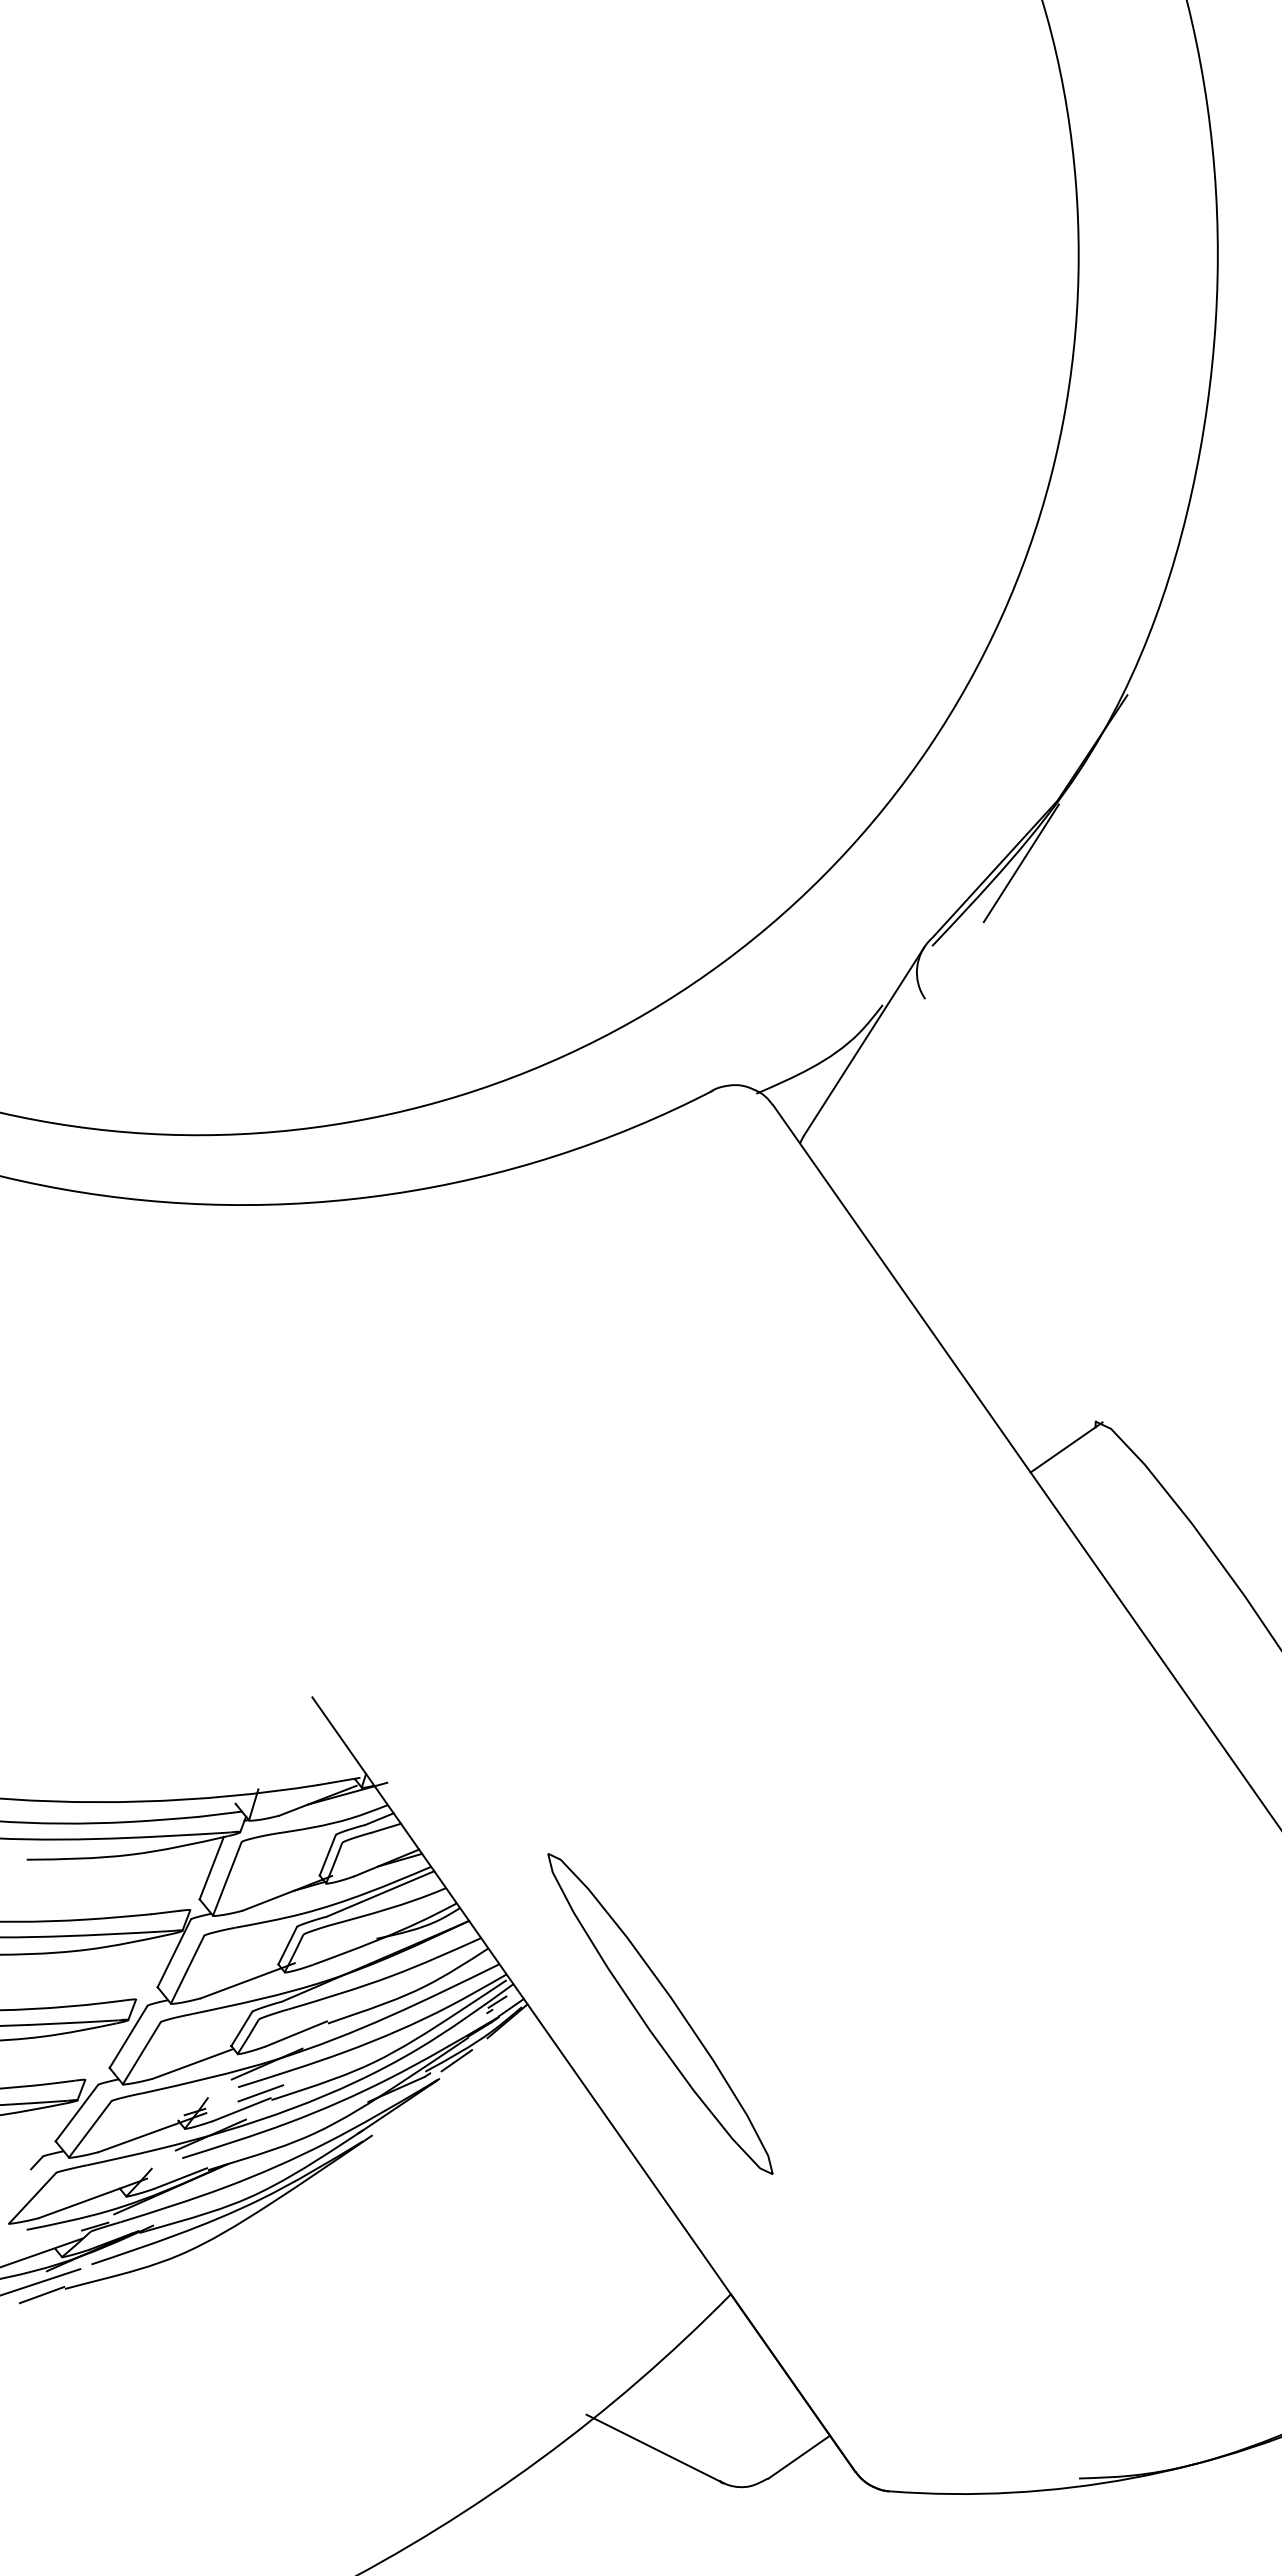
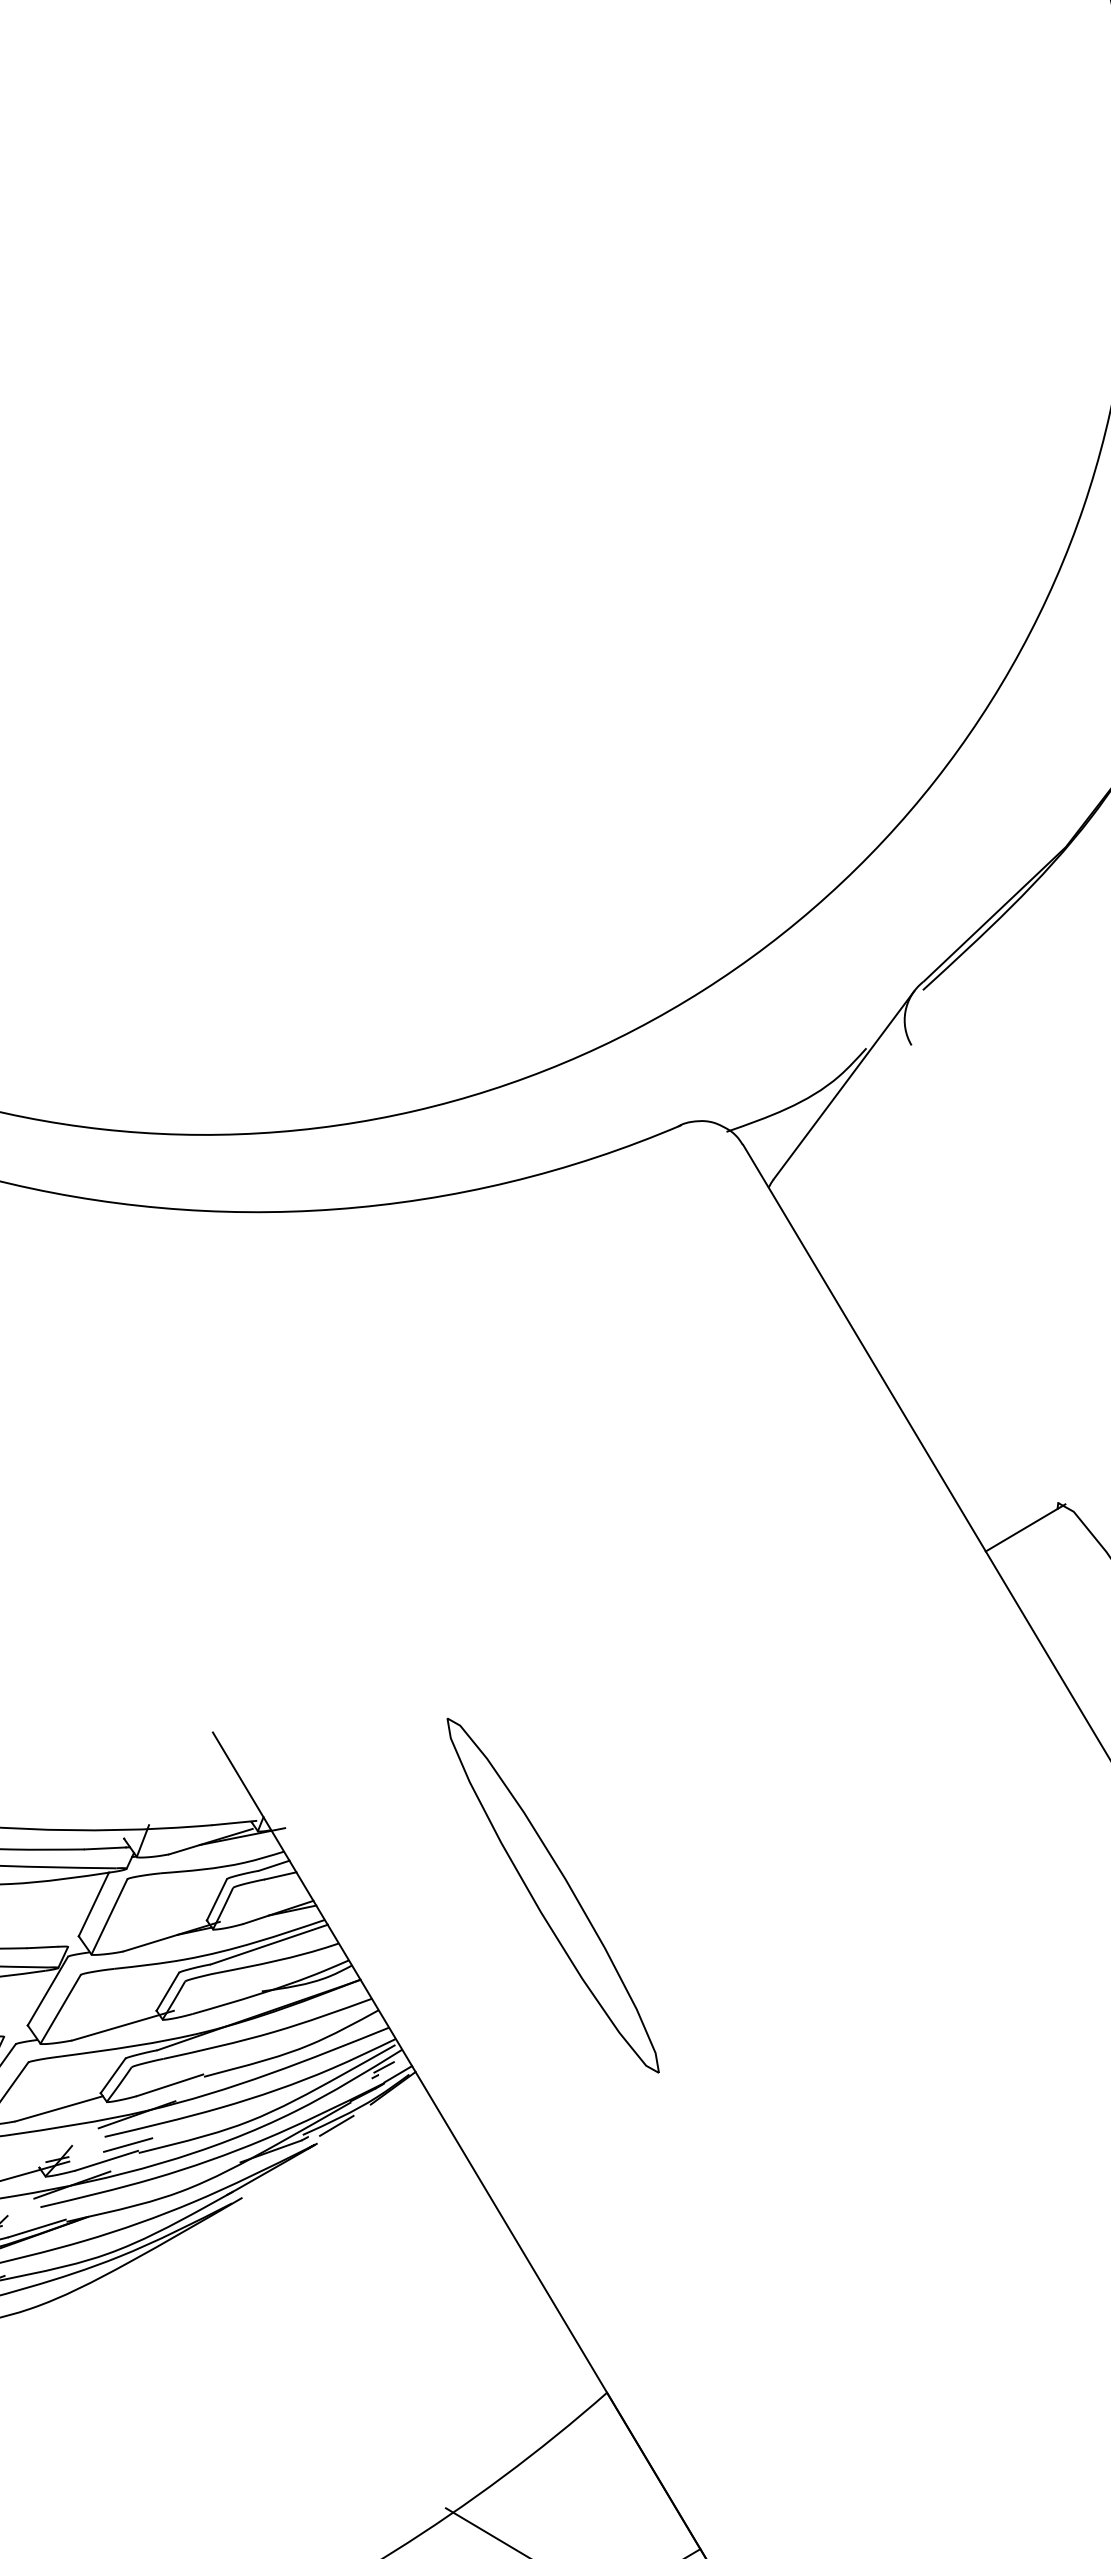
line: (1020, 863) -> (1022, 910), removed
part: (660, 2013) -> (553, 1895), moved

